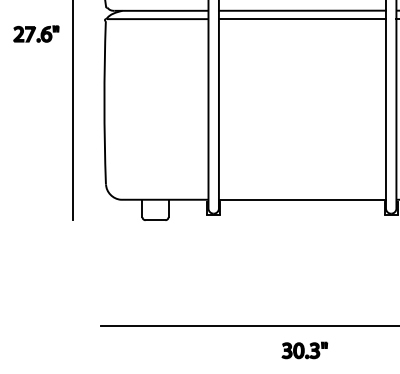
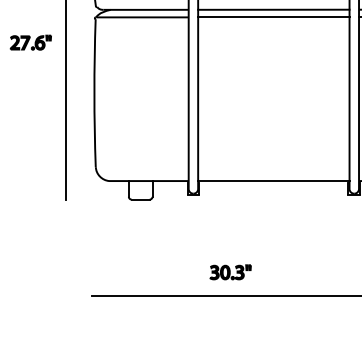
part: (36, 33) -> (31, 42), moved
part: (304, 350) -> (230, 272), moved

